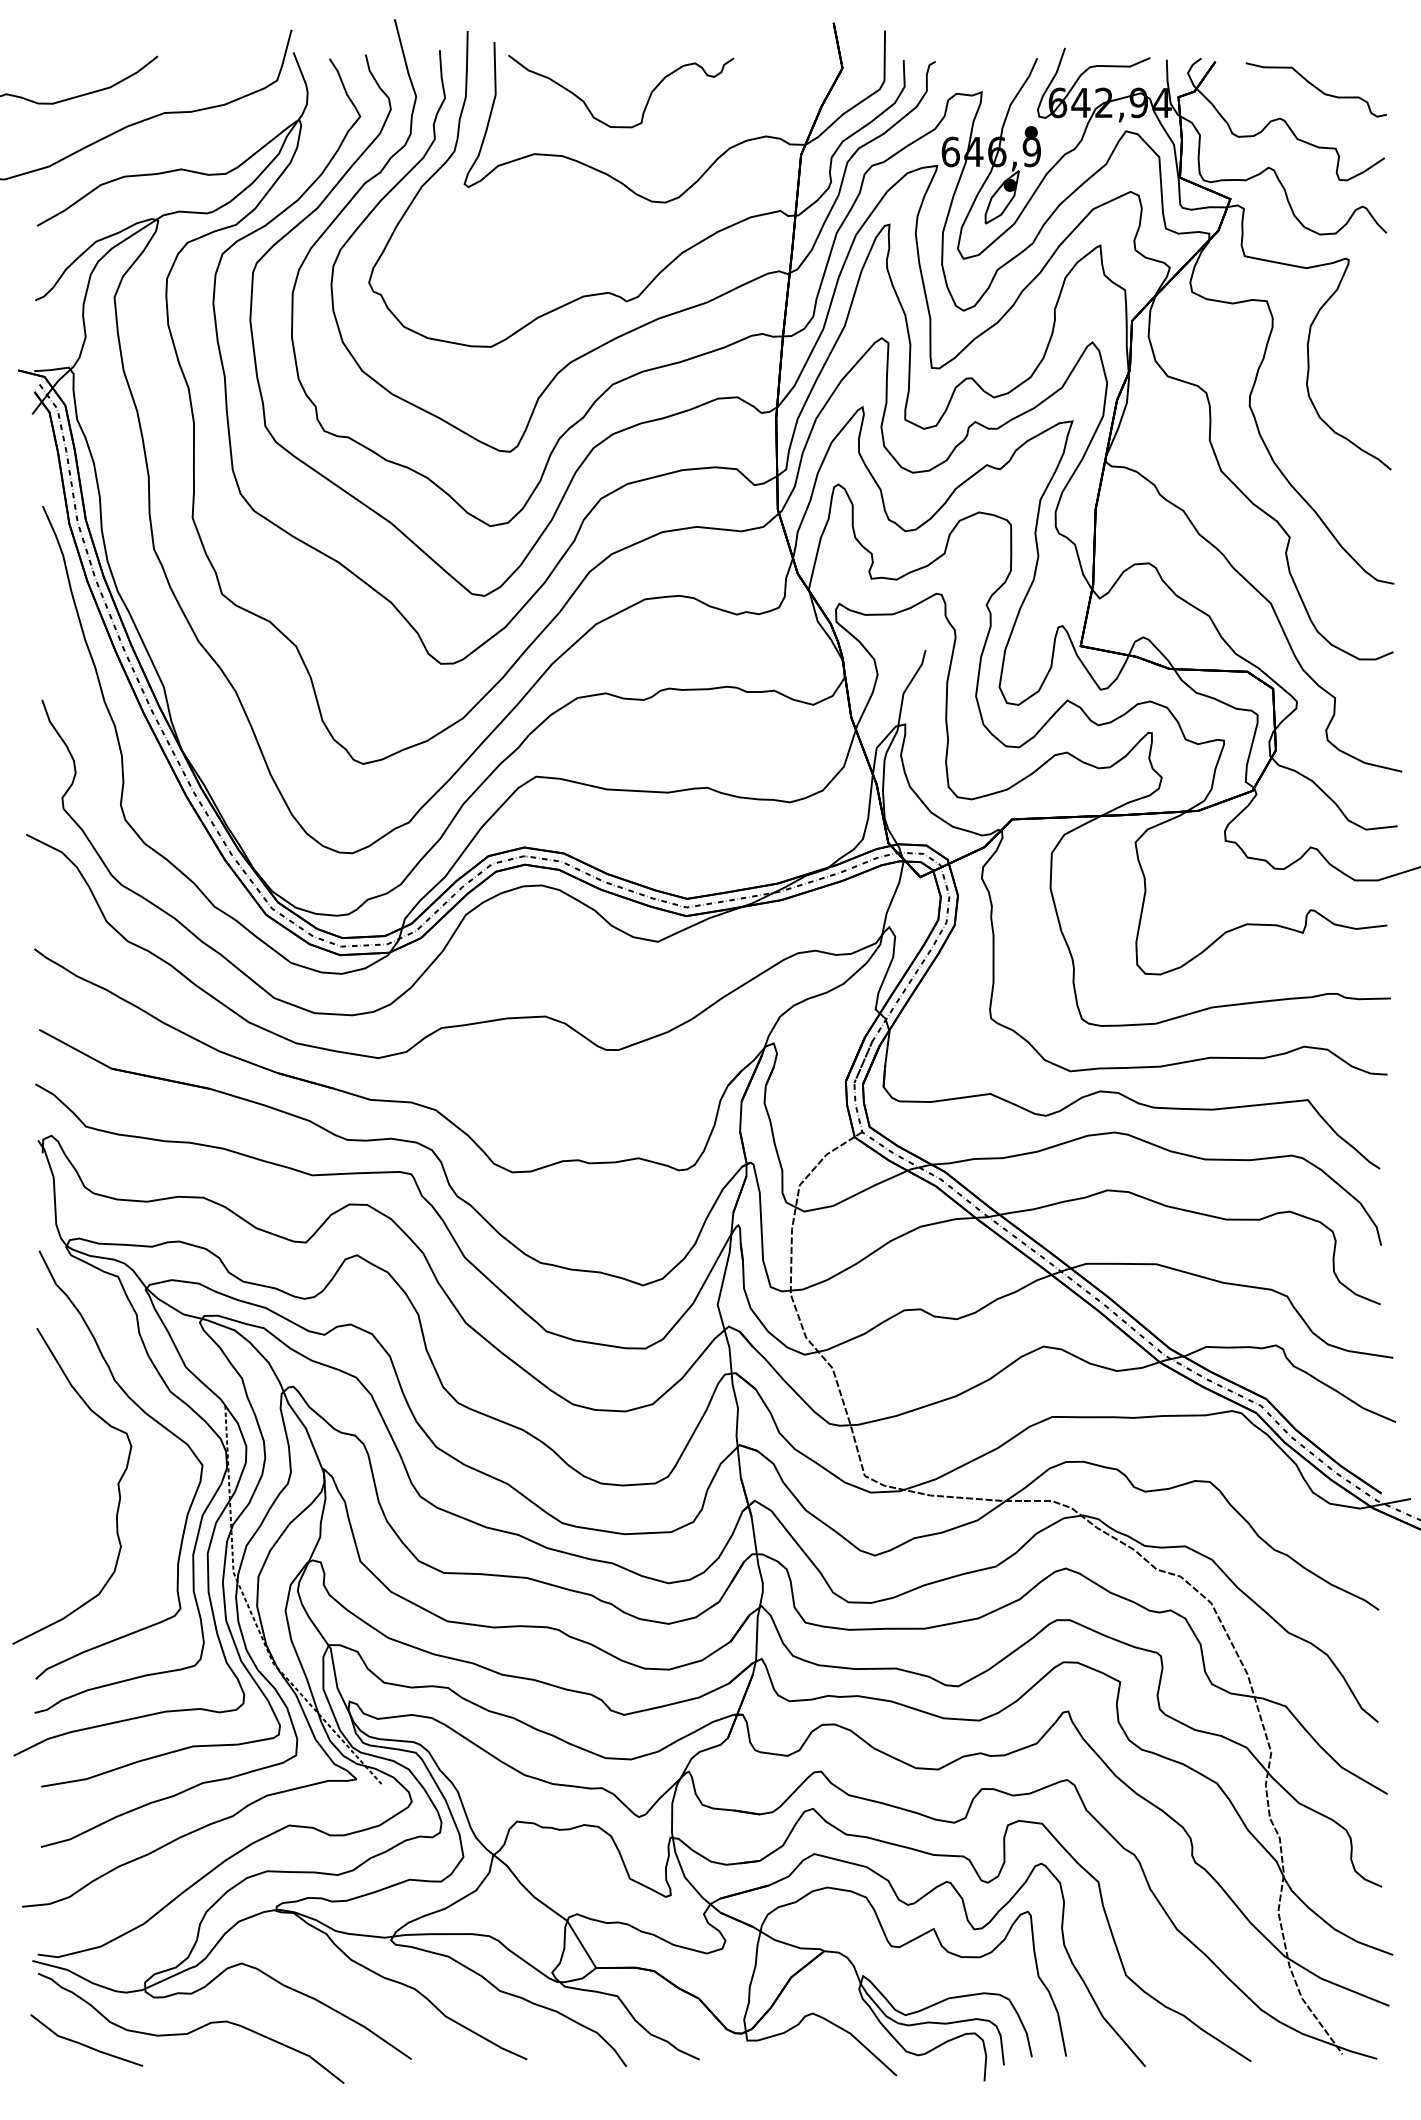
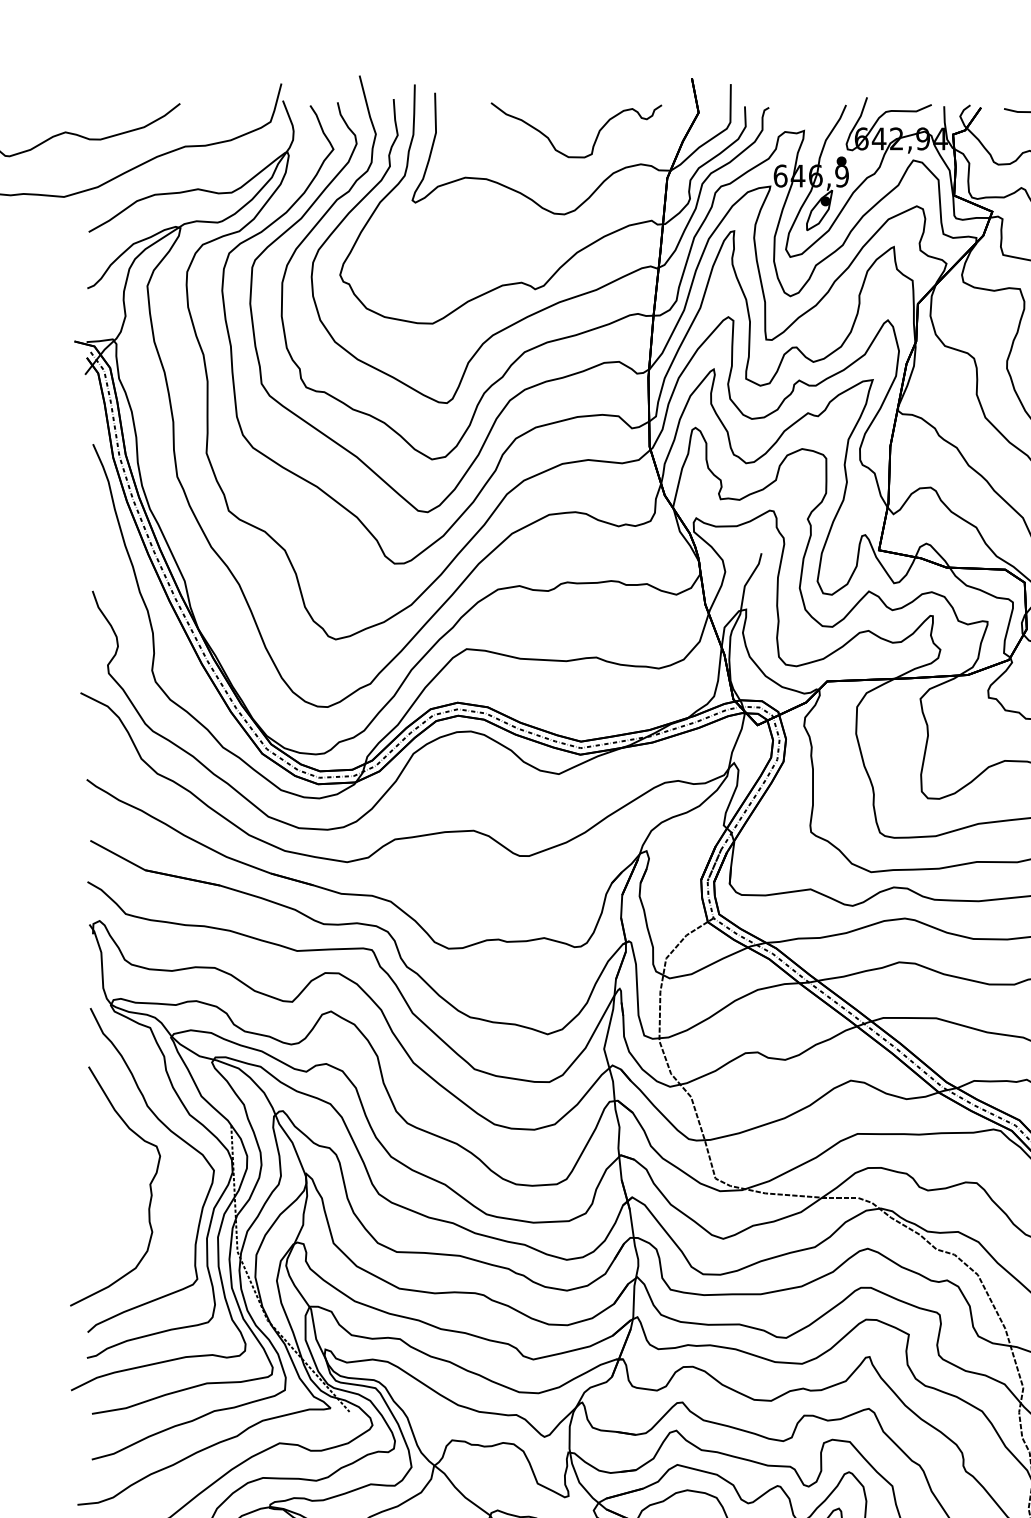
curve: (646, 102) -> (595, 138), moved

